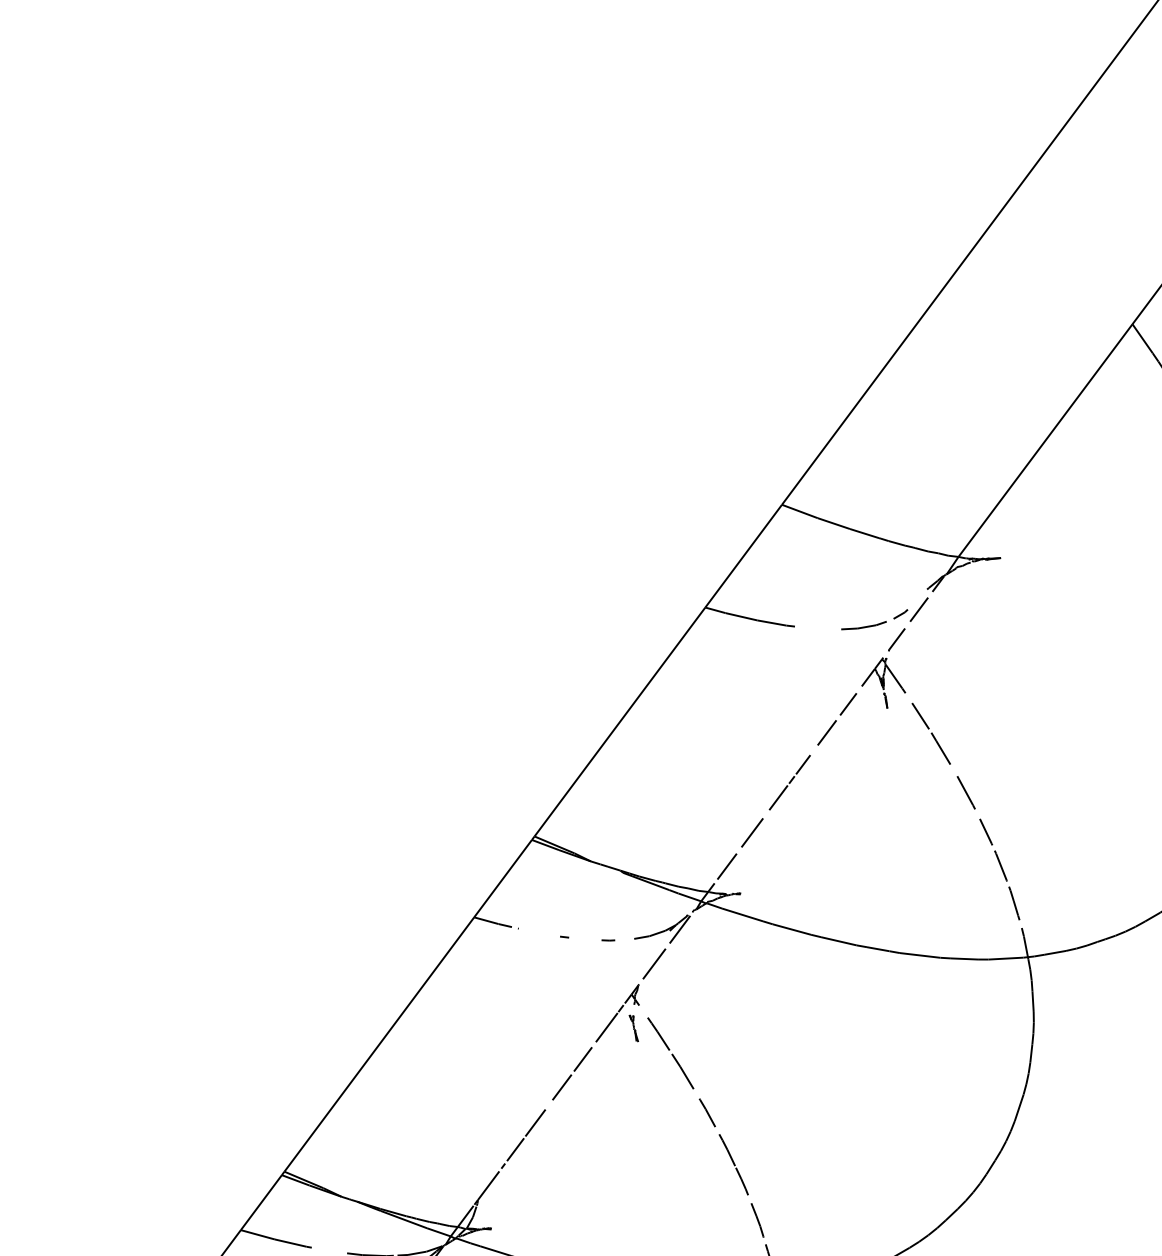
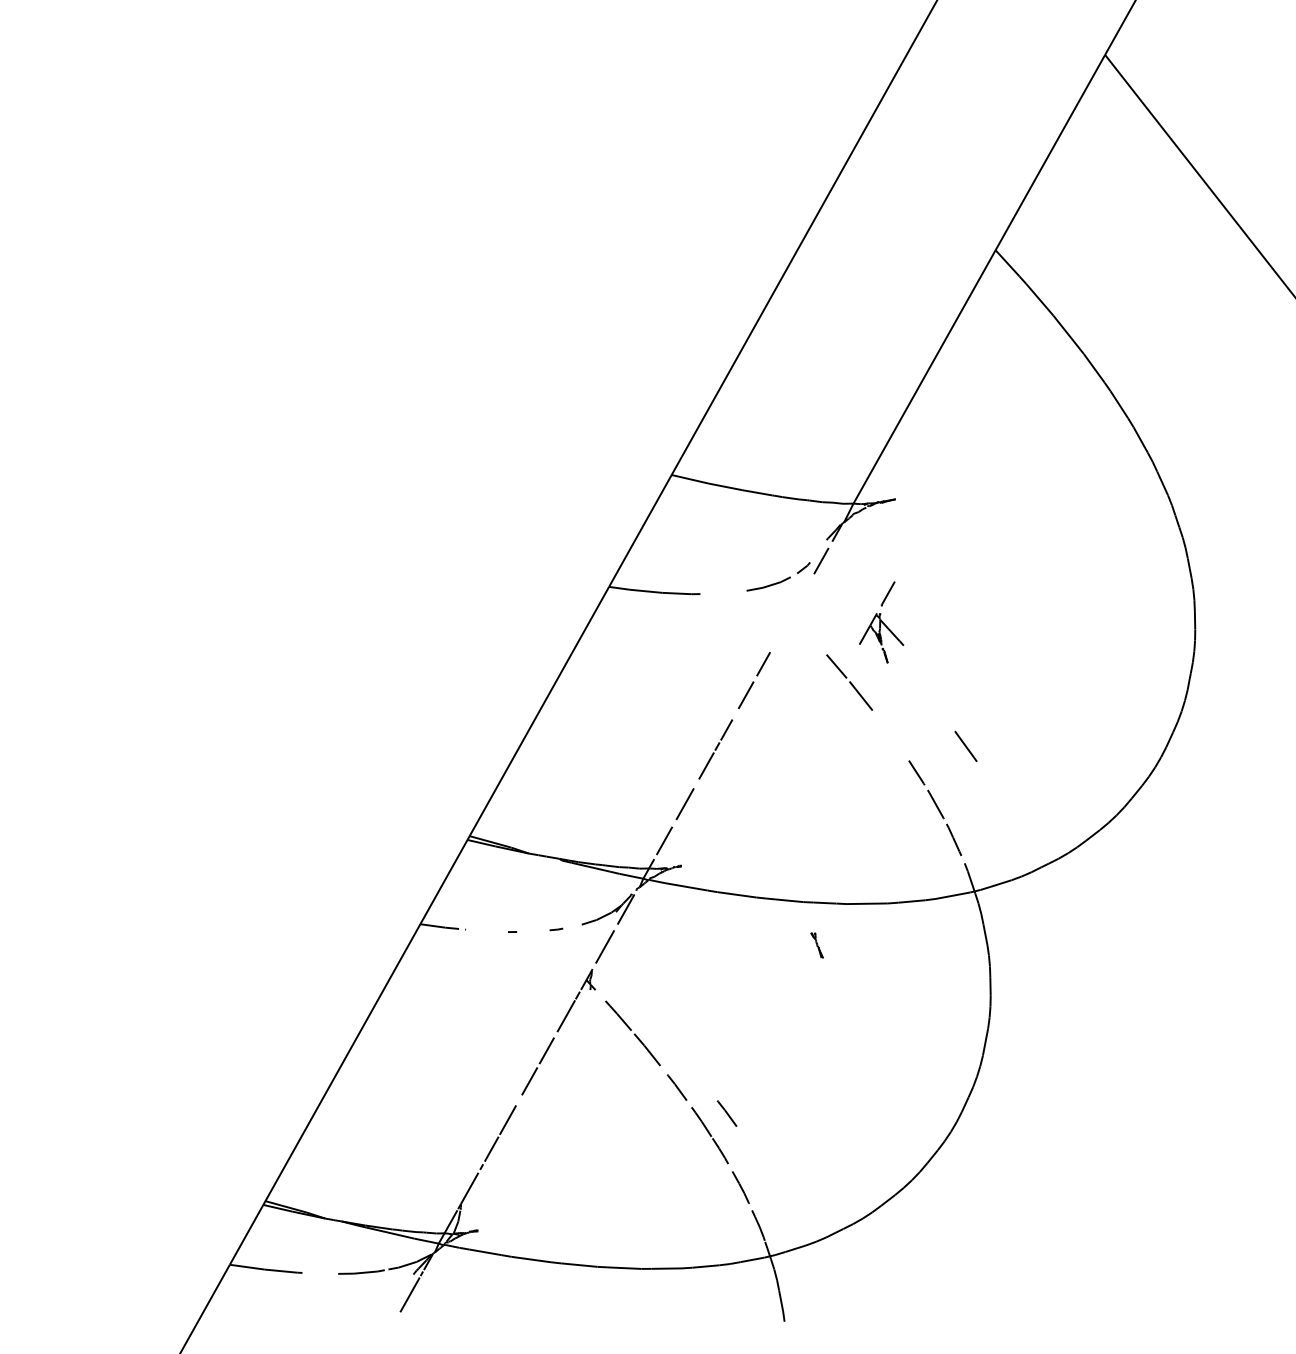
part: (886, 667) -> (881, 622), moved
line: (965, 792) -> (965, 746), moved
part: (633, 1028) -> (816, 945), moved
line: (753, 1144) -> (726, 1113), added

